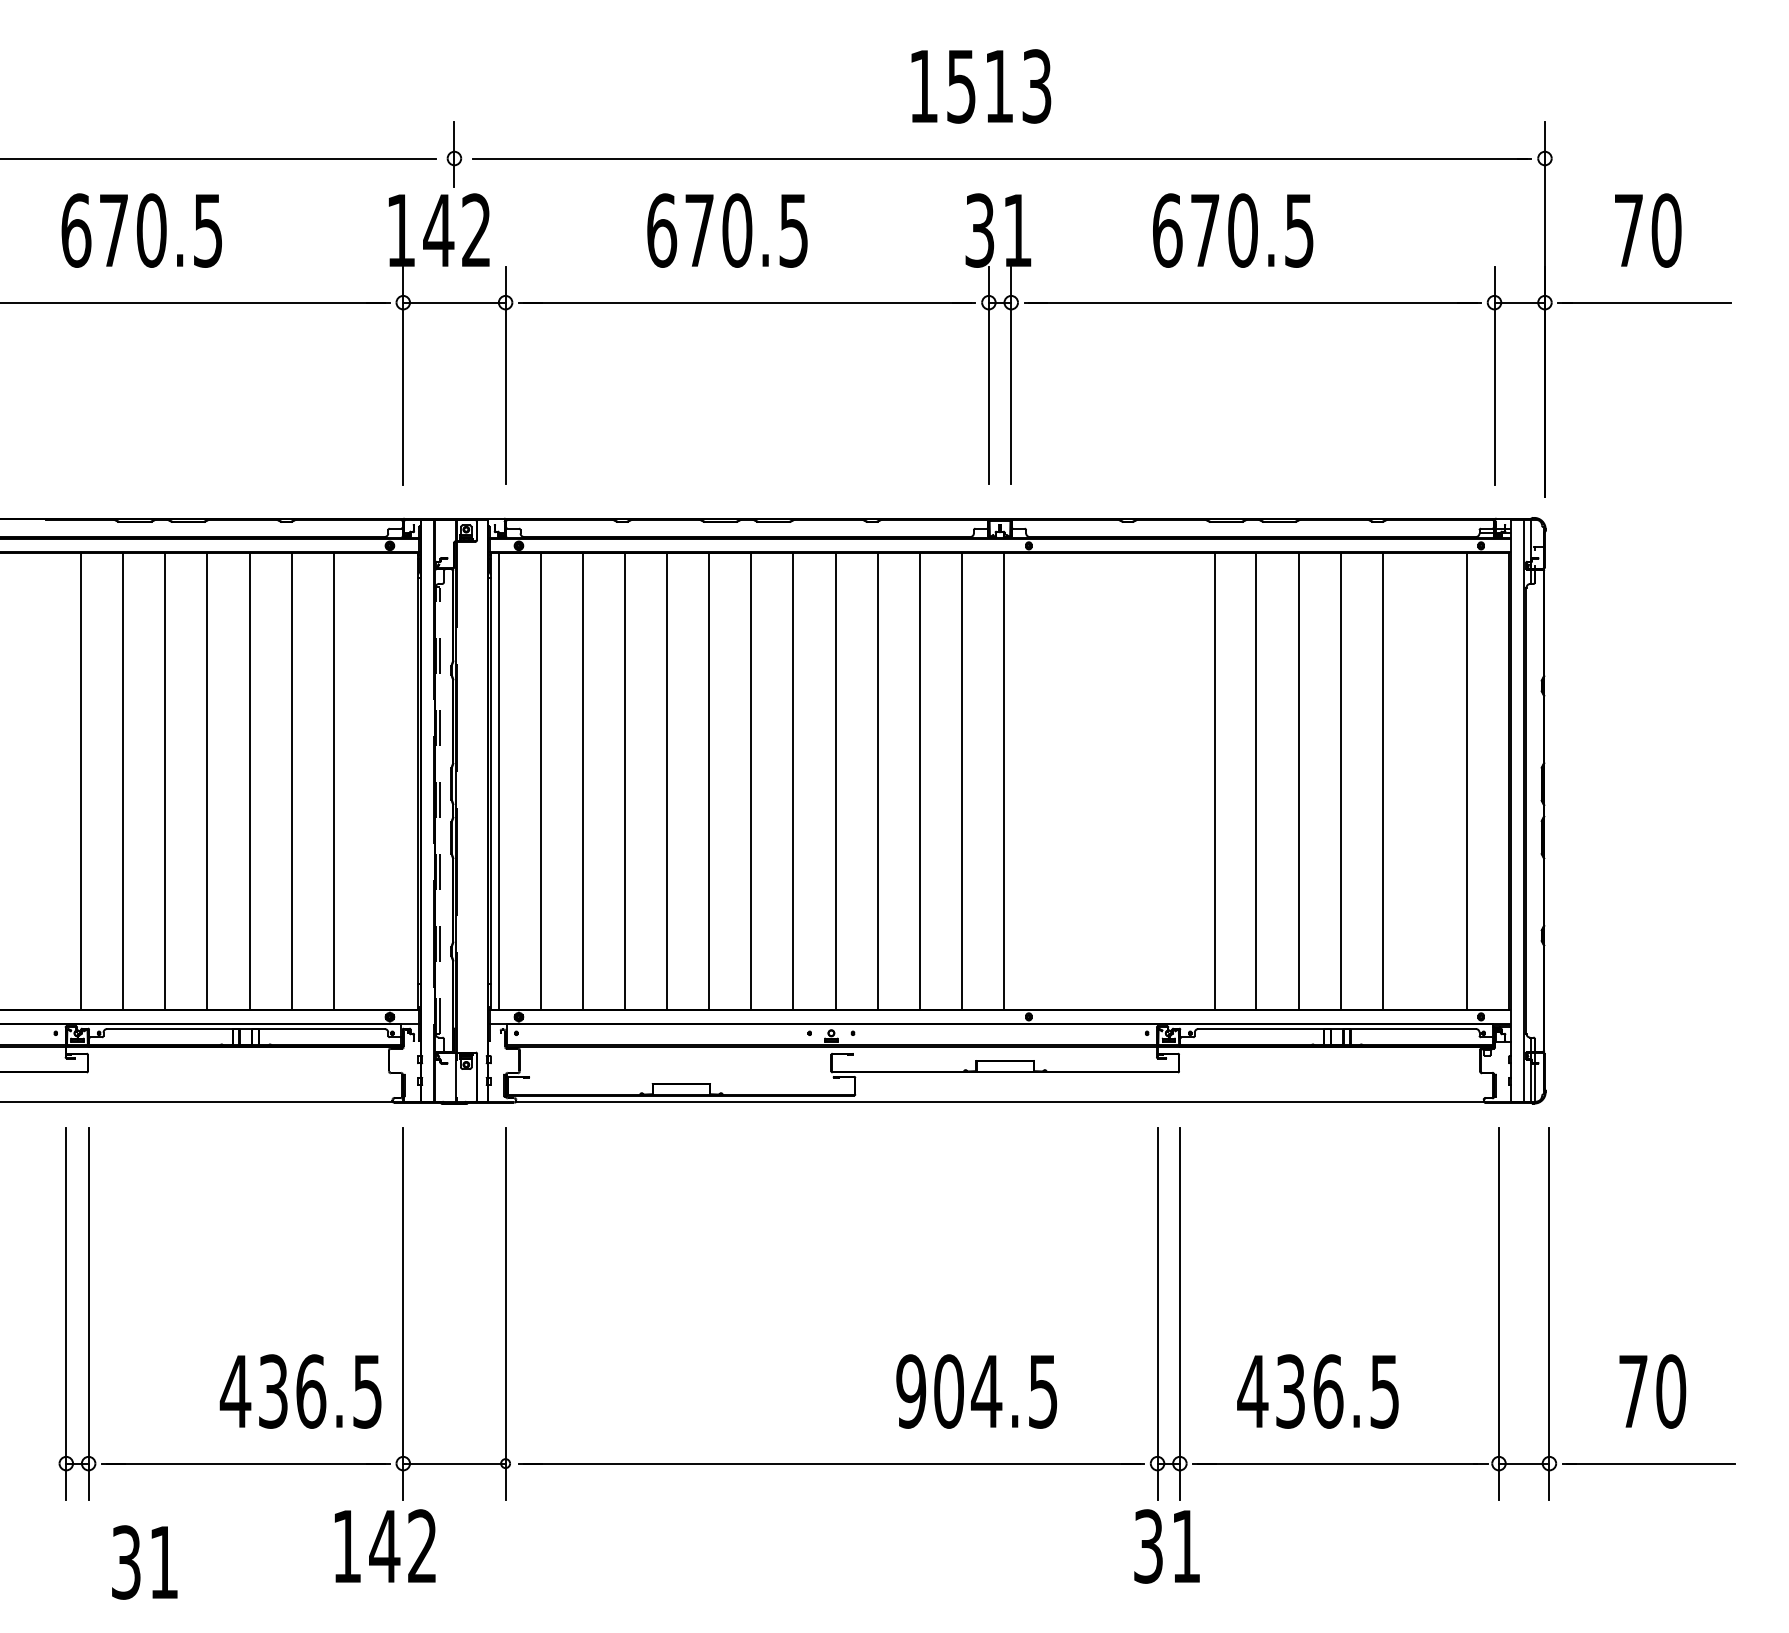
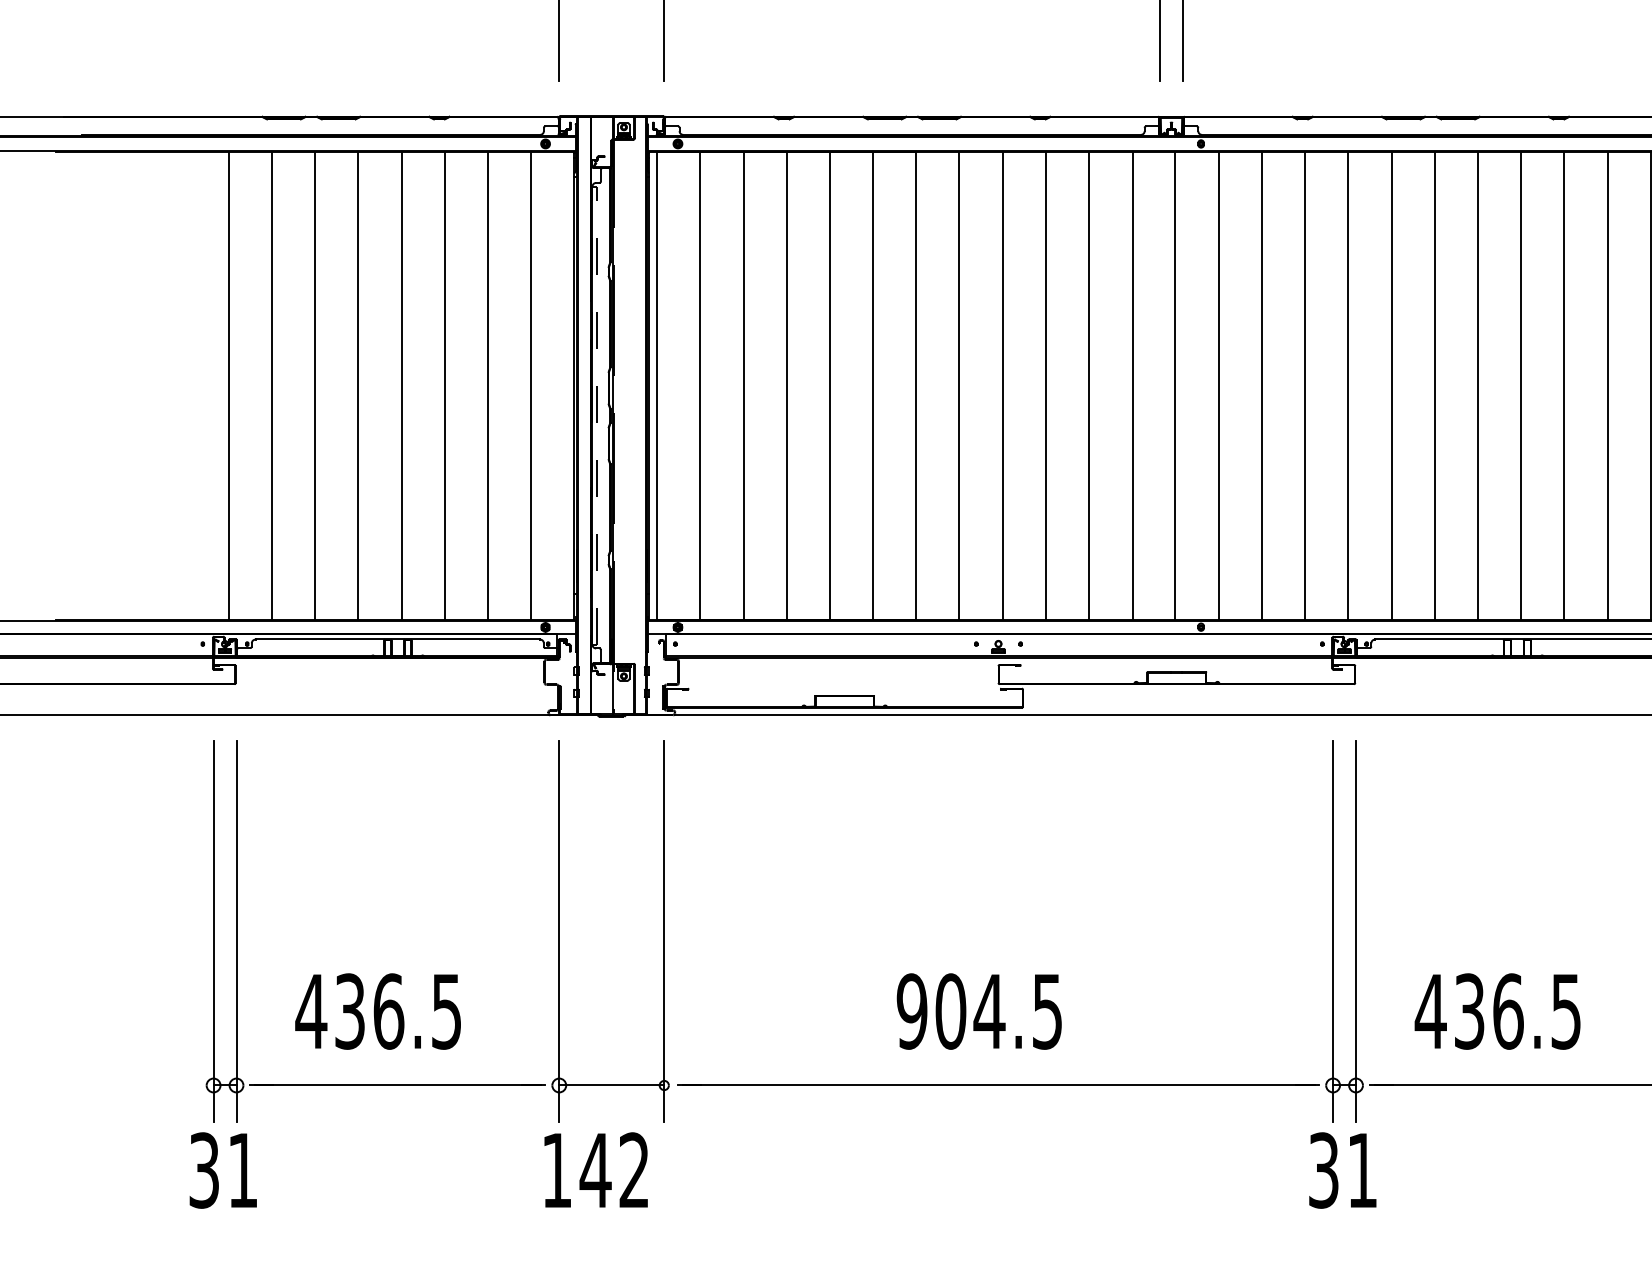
line: (376, 781) -> (531, 385), added
line: (1045, 781) -> (1218, 385), added
line: (1088, 781) -> (1262, 385), added
line: (1130, 781) -> (1305, 385), added
line: (1172, 781) -> (1348, 385), added
line: (1425, 781) -> (1607, 385), added
text: (300, 1391) -> (377, 1011), moved
text: (976, 1391) -> (979, 1011), moved
text: (384, 1545) -> (595, 1169), moved
text: (144, 1562) -> (223, 1170), moved

